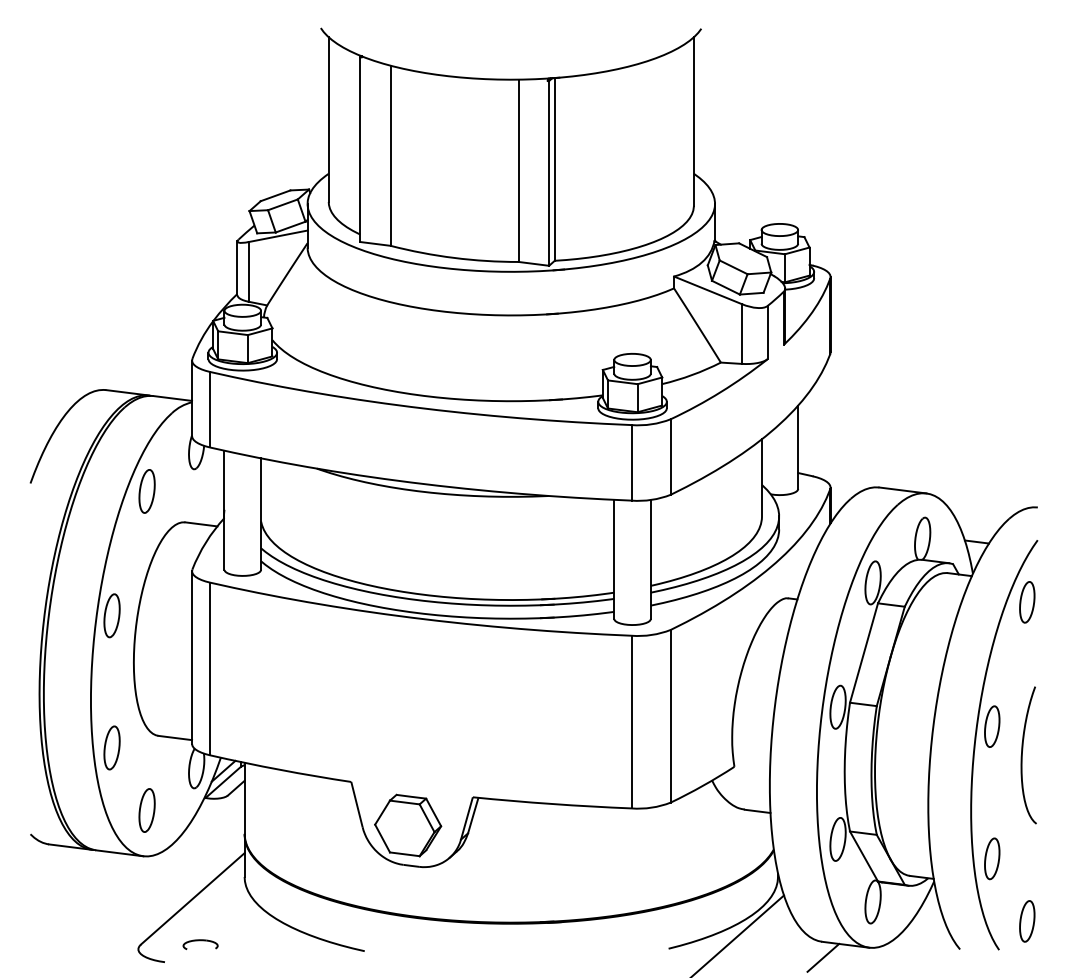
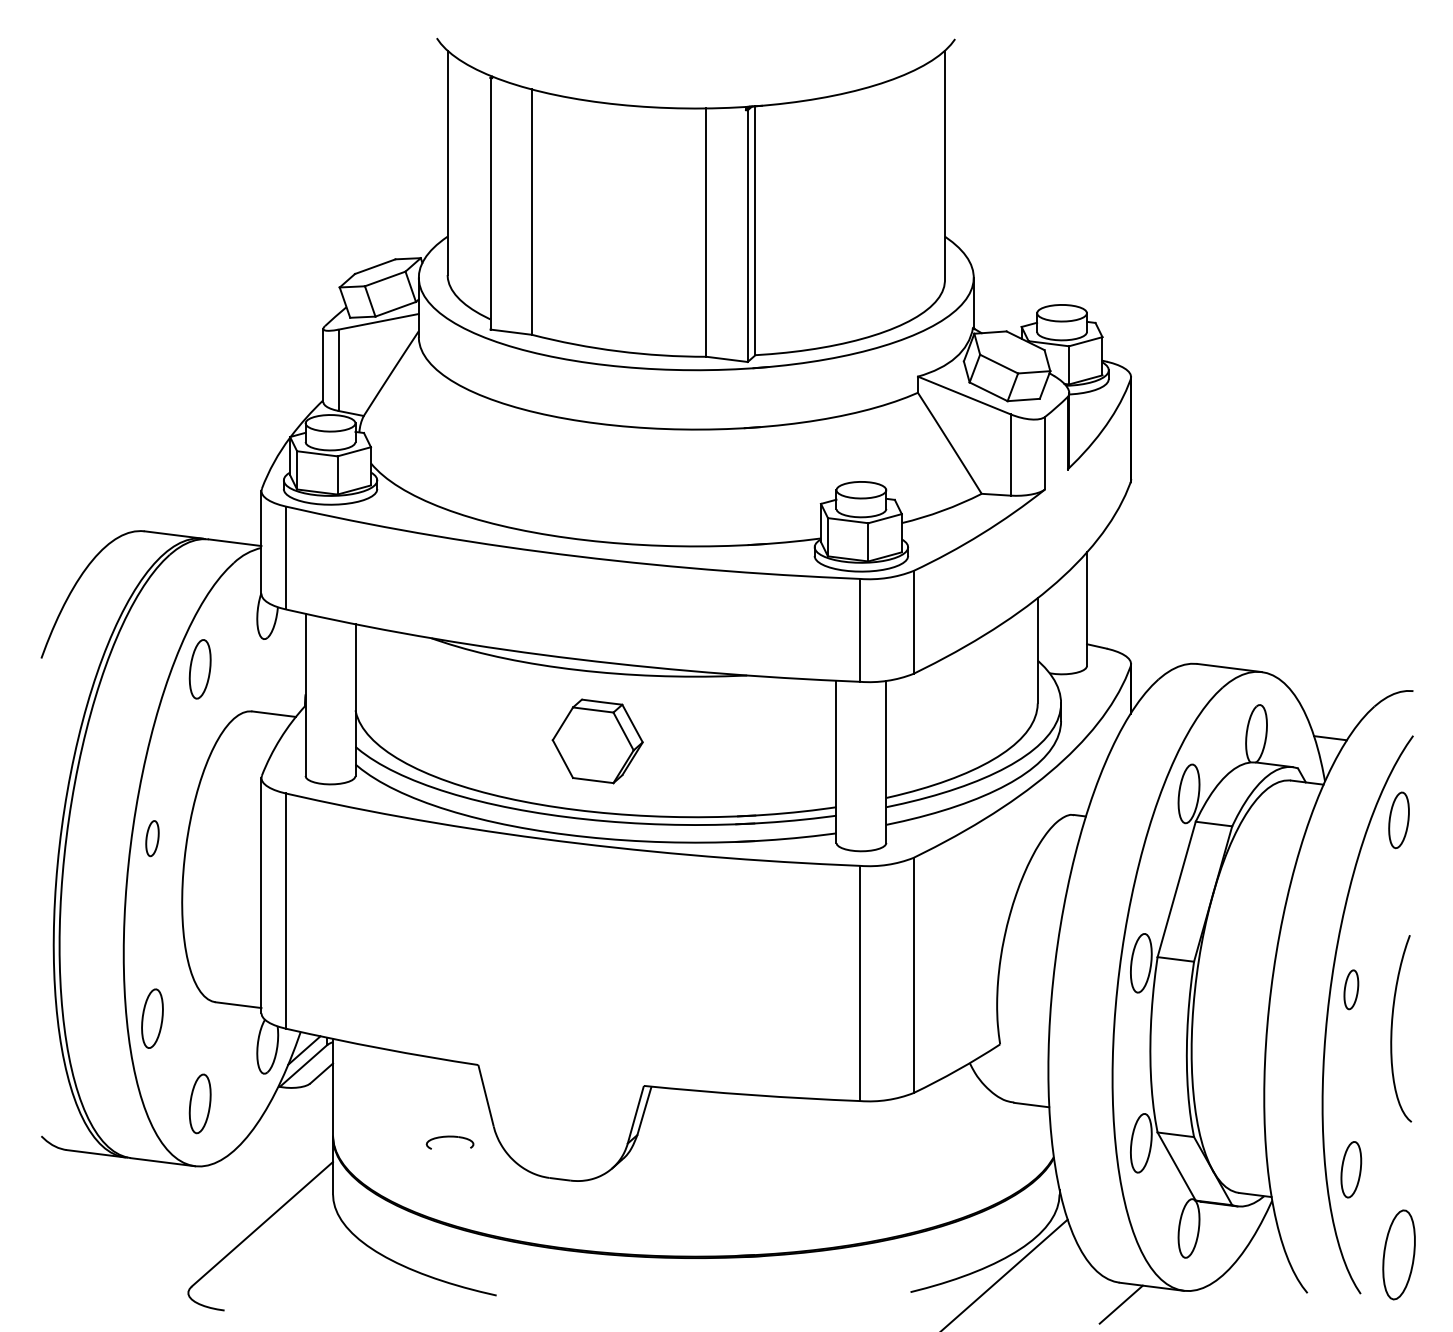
part: (112, 615) -> (152, 838), size x0.6
part: (992, 726) -> (1351, 989), size x0.7
part: (407, 825) -> (597, 741), moved
part: (1026, 921) -> (1398, 1254), size x1.6
part: (200, 944) -> (449, 1142), moved

